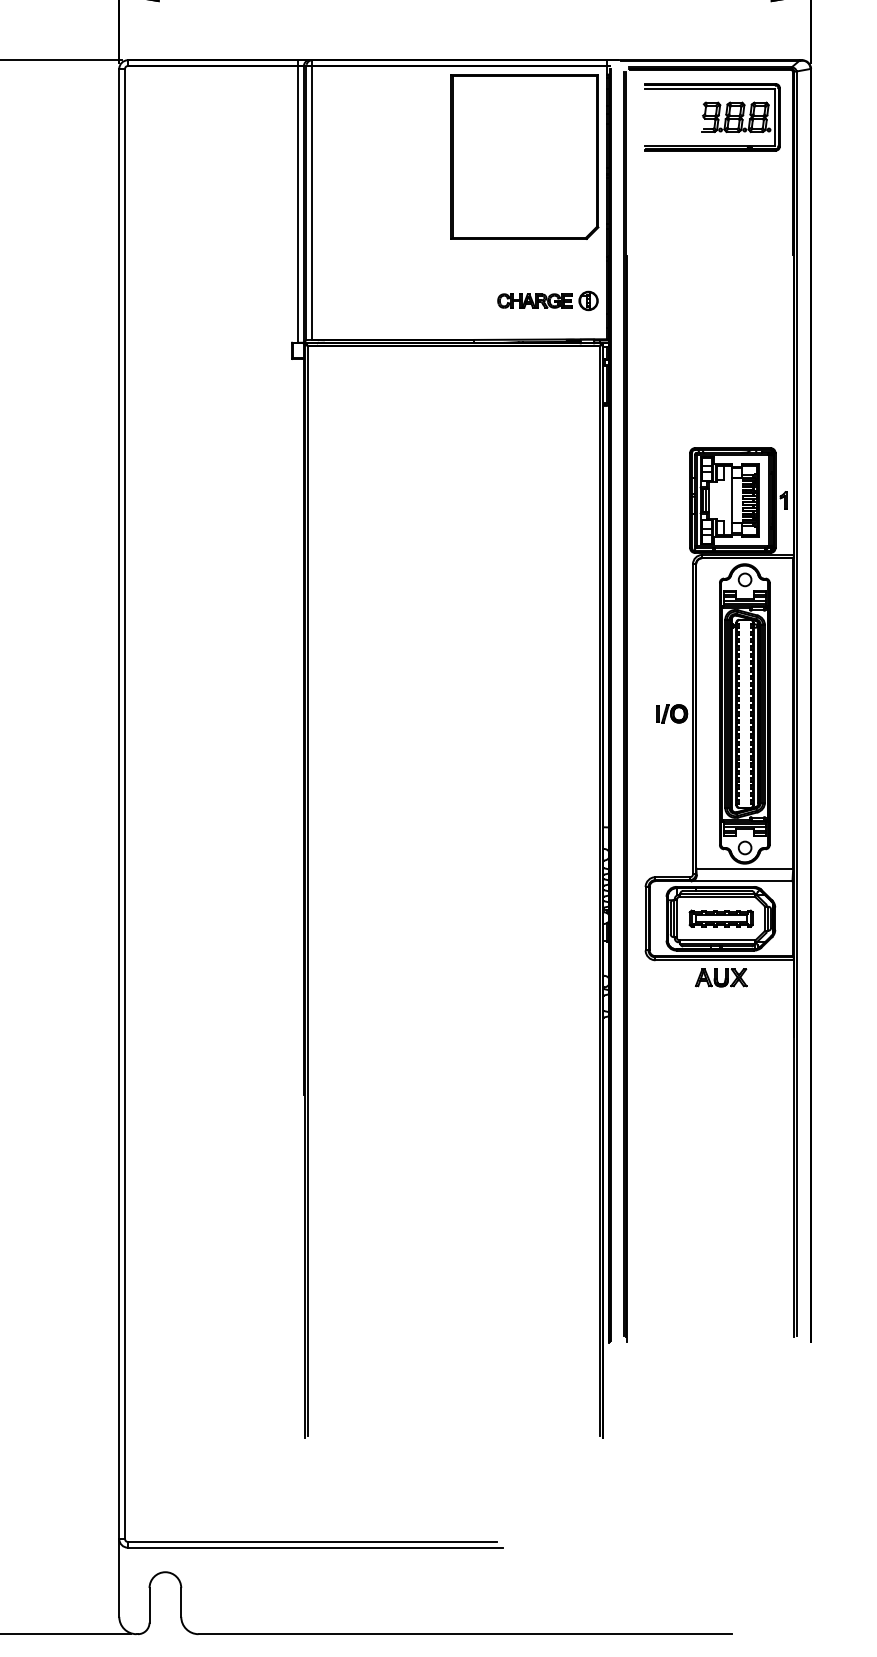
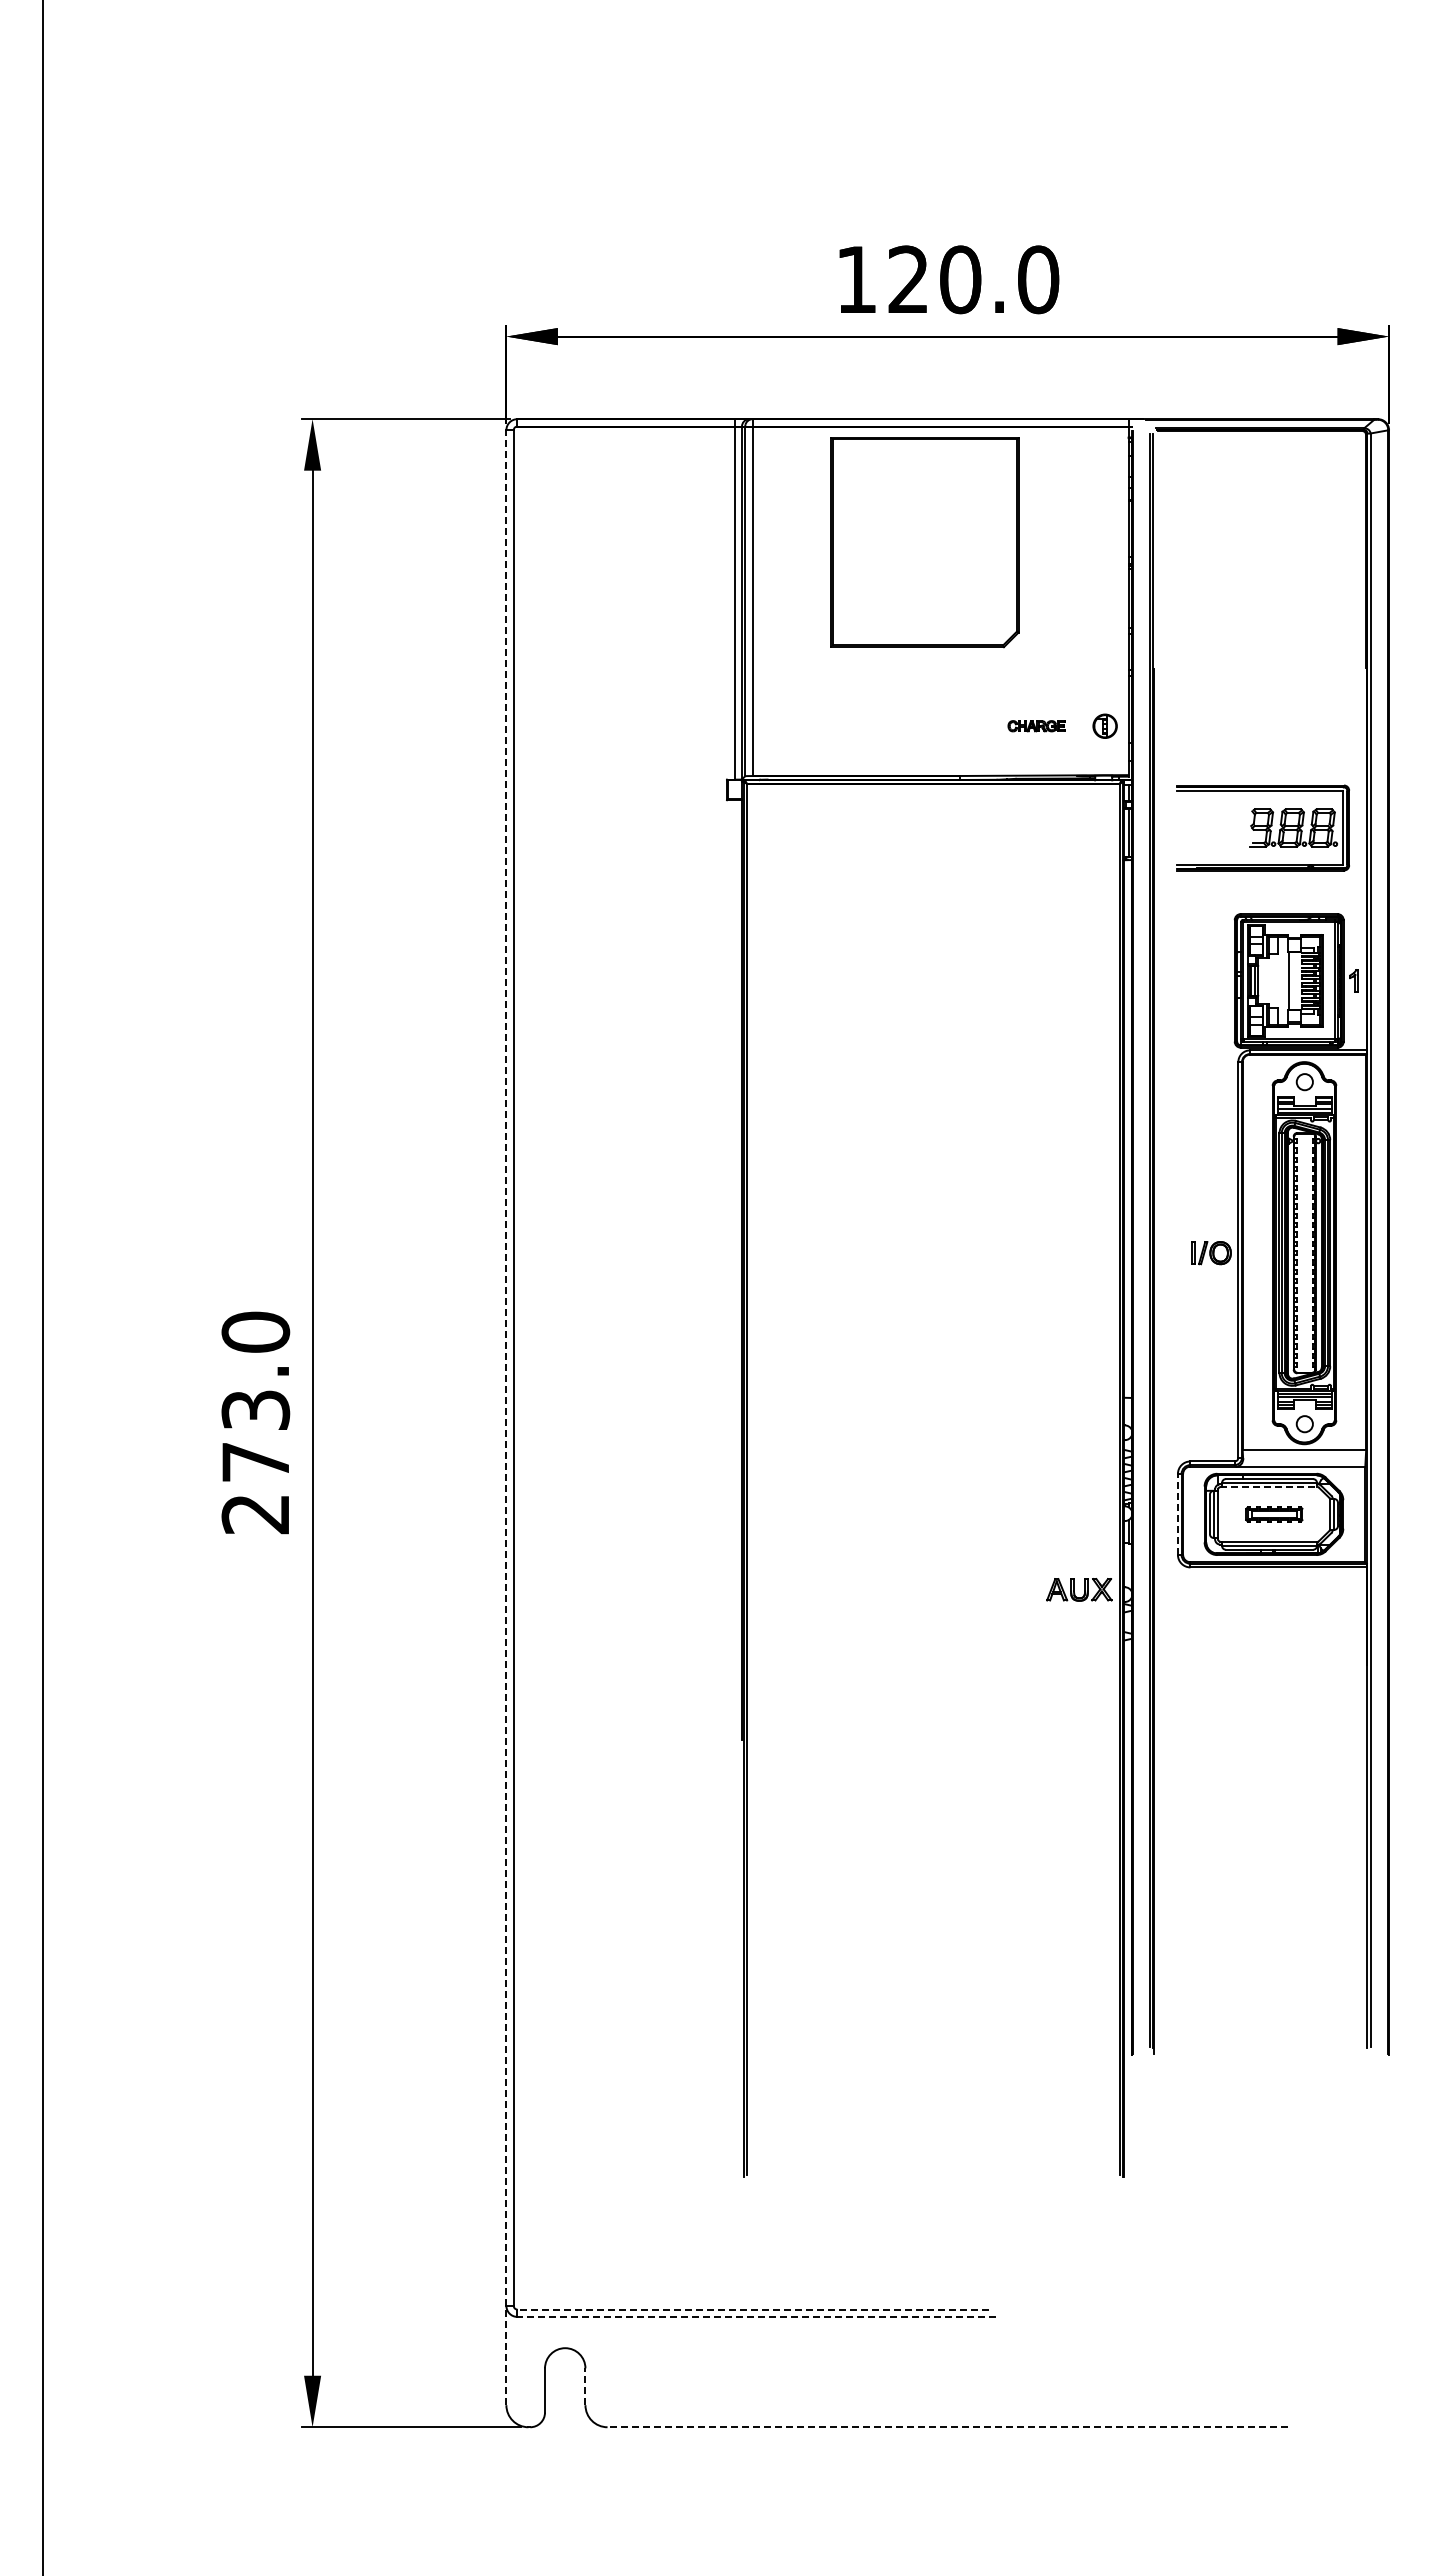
part: (711, 116) -> (1262, 827), moved
part: (524, 156) -> (924, 542), moved
part: (534, 300) -> (1036, 725), size x0.6
line: (119, 842) -> (506, 1417), solid -> dashed
line: (717, 897) -> (1269, 1487), solid -> dashed
line: (645, 917) -> (1177, 1513), solid -> dashed
part: (721, 918) -> (1274, 1514), size x0.7
part: (721, 977) -> (1079, 1589), moved
line: (312, 1541) -> (753, 2309), solid -> dashed
line: (315, 1547) -> (756, 2316), solid -> dashed
line: (181, 1602) -> (585, 2386), solid -> dashed
line: (465, 1634) -> (947, 2427), solid -> dashed

